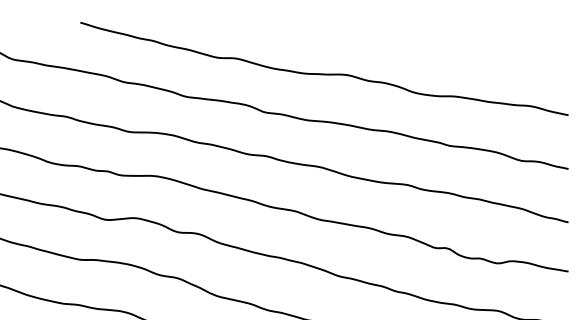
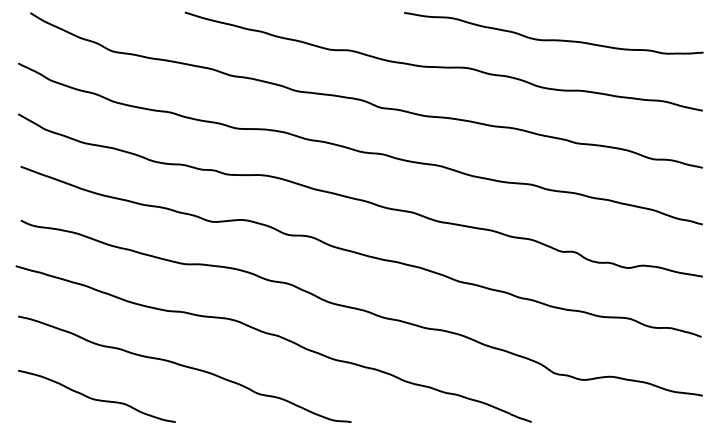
curve: (427, 48) -> (553, 39), added

